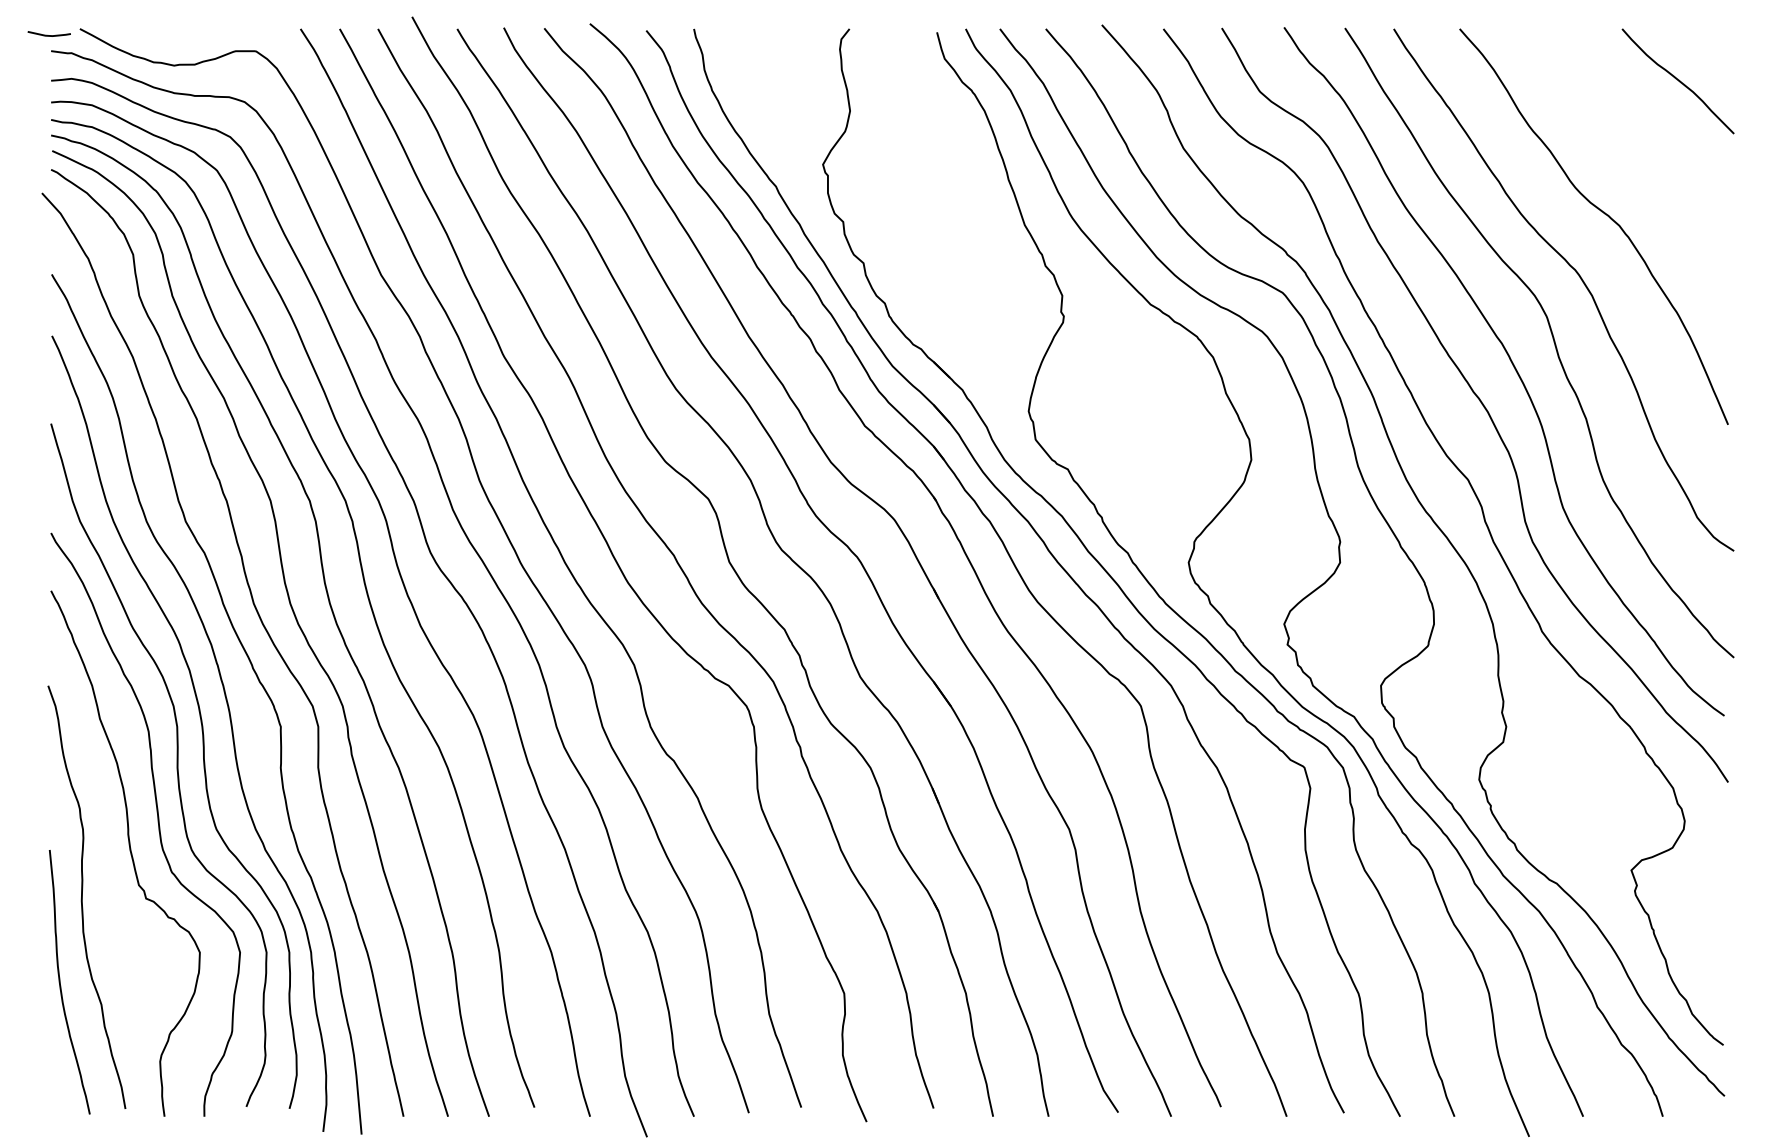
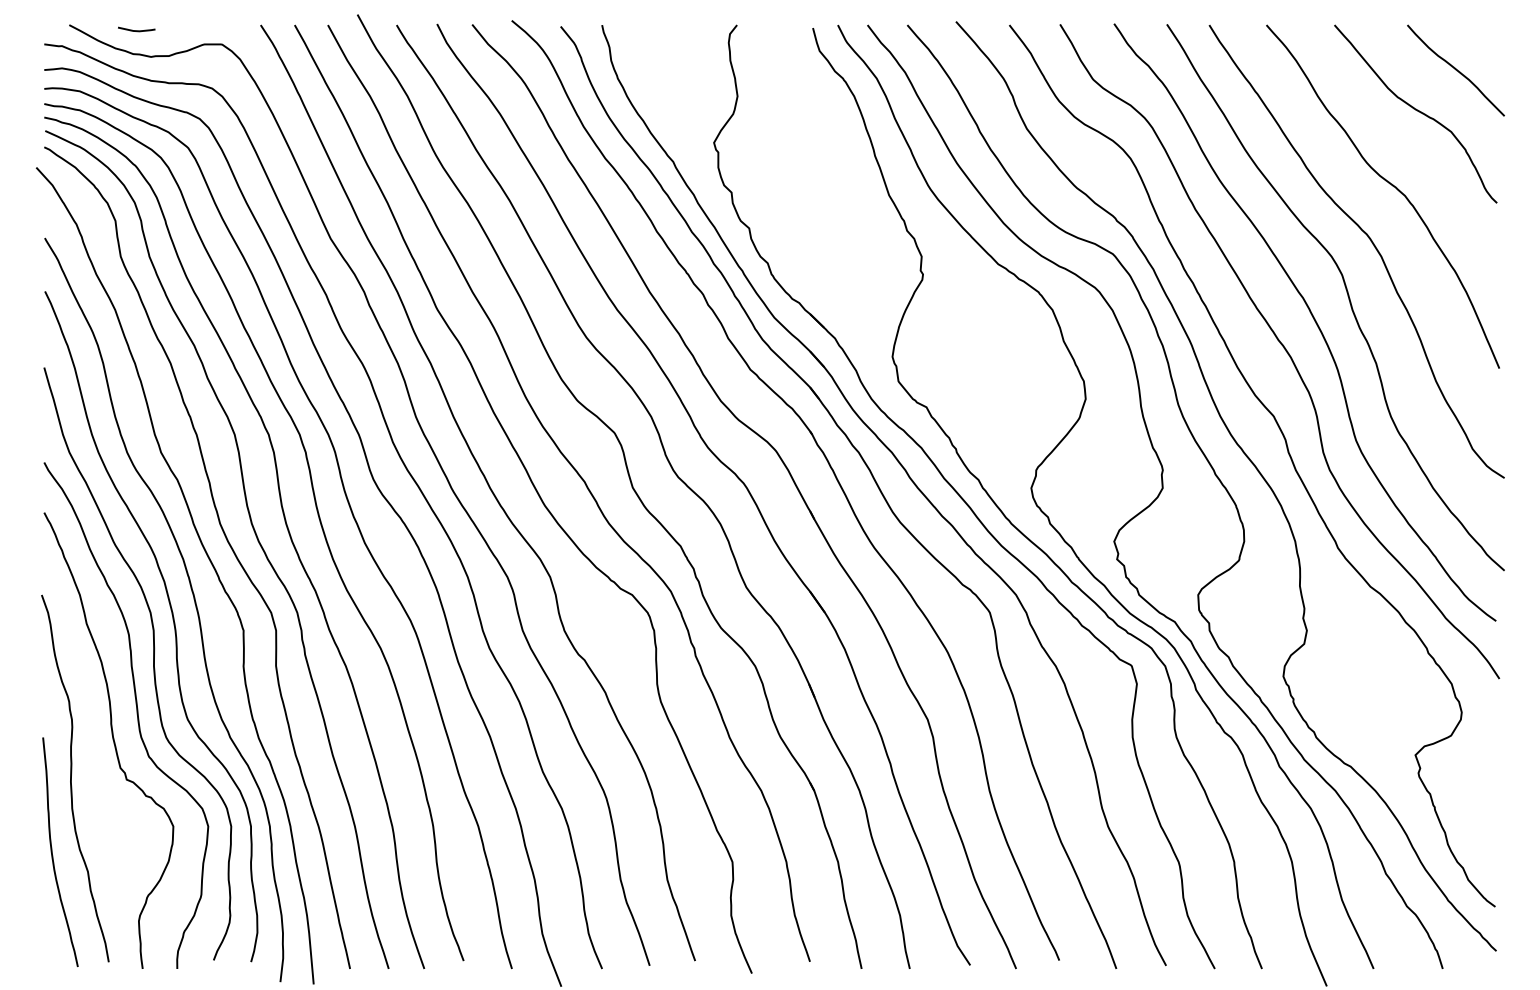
line: (49, 35) -> (136, 30), moved
curve: (1633, 128) -> (1417, 111), added

